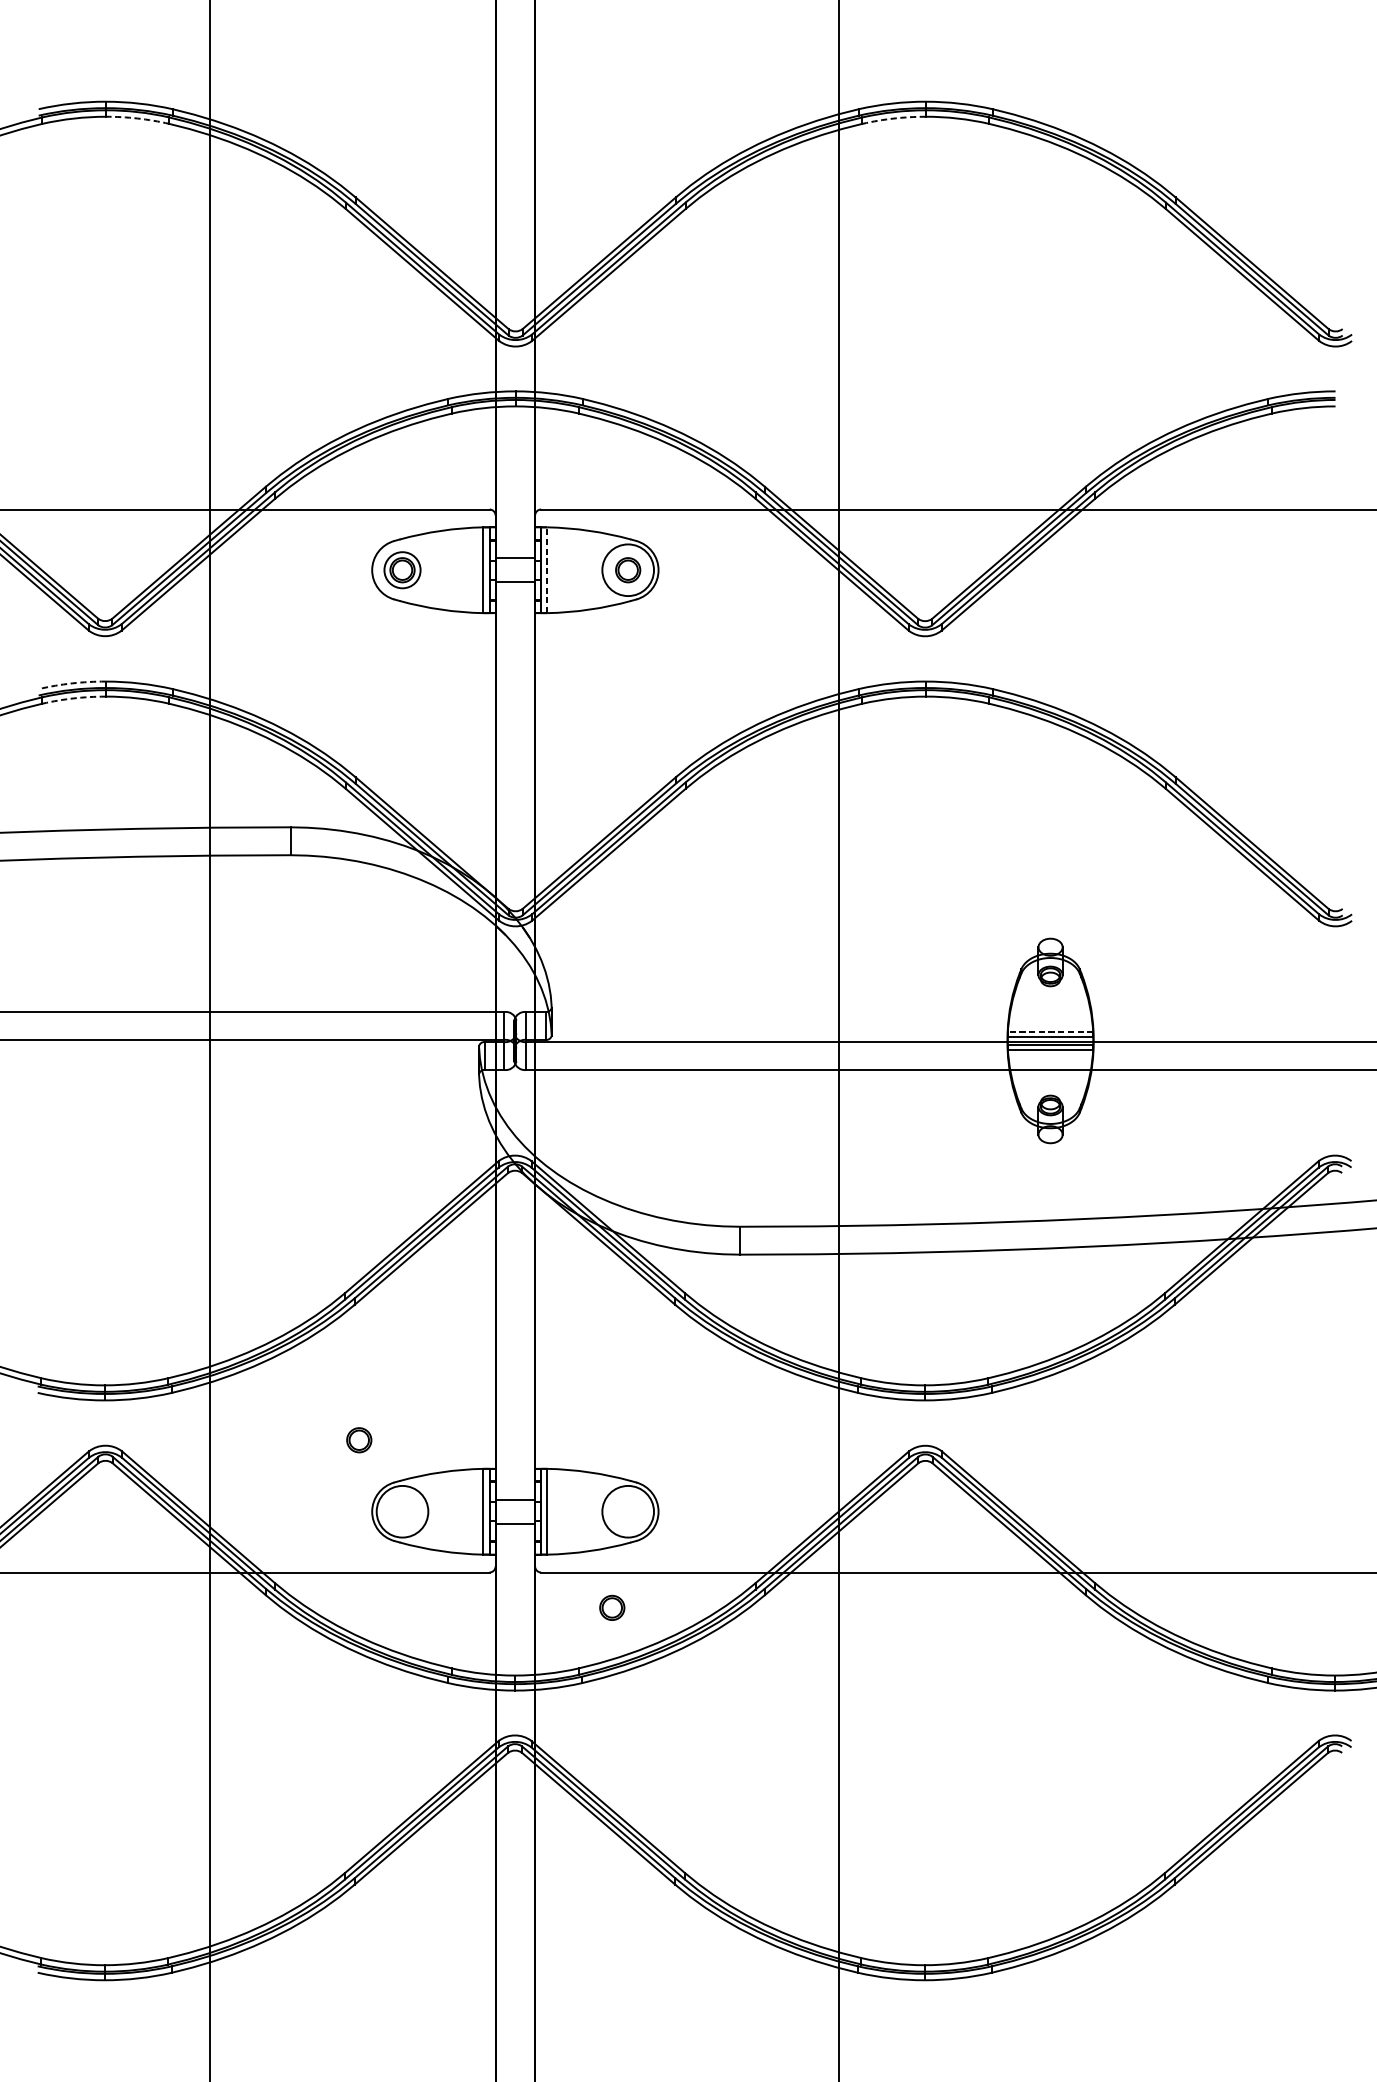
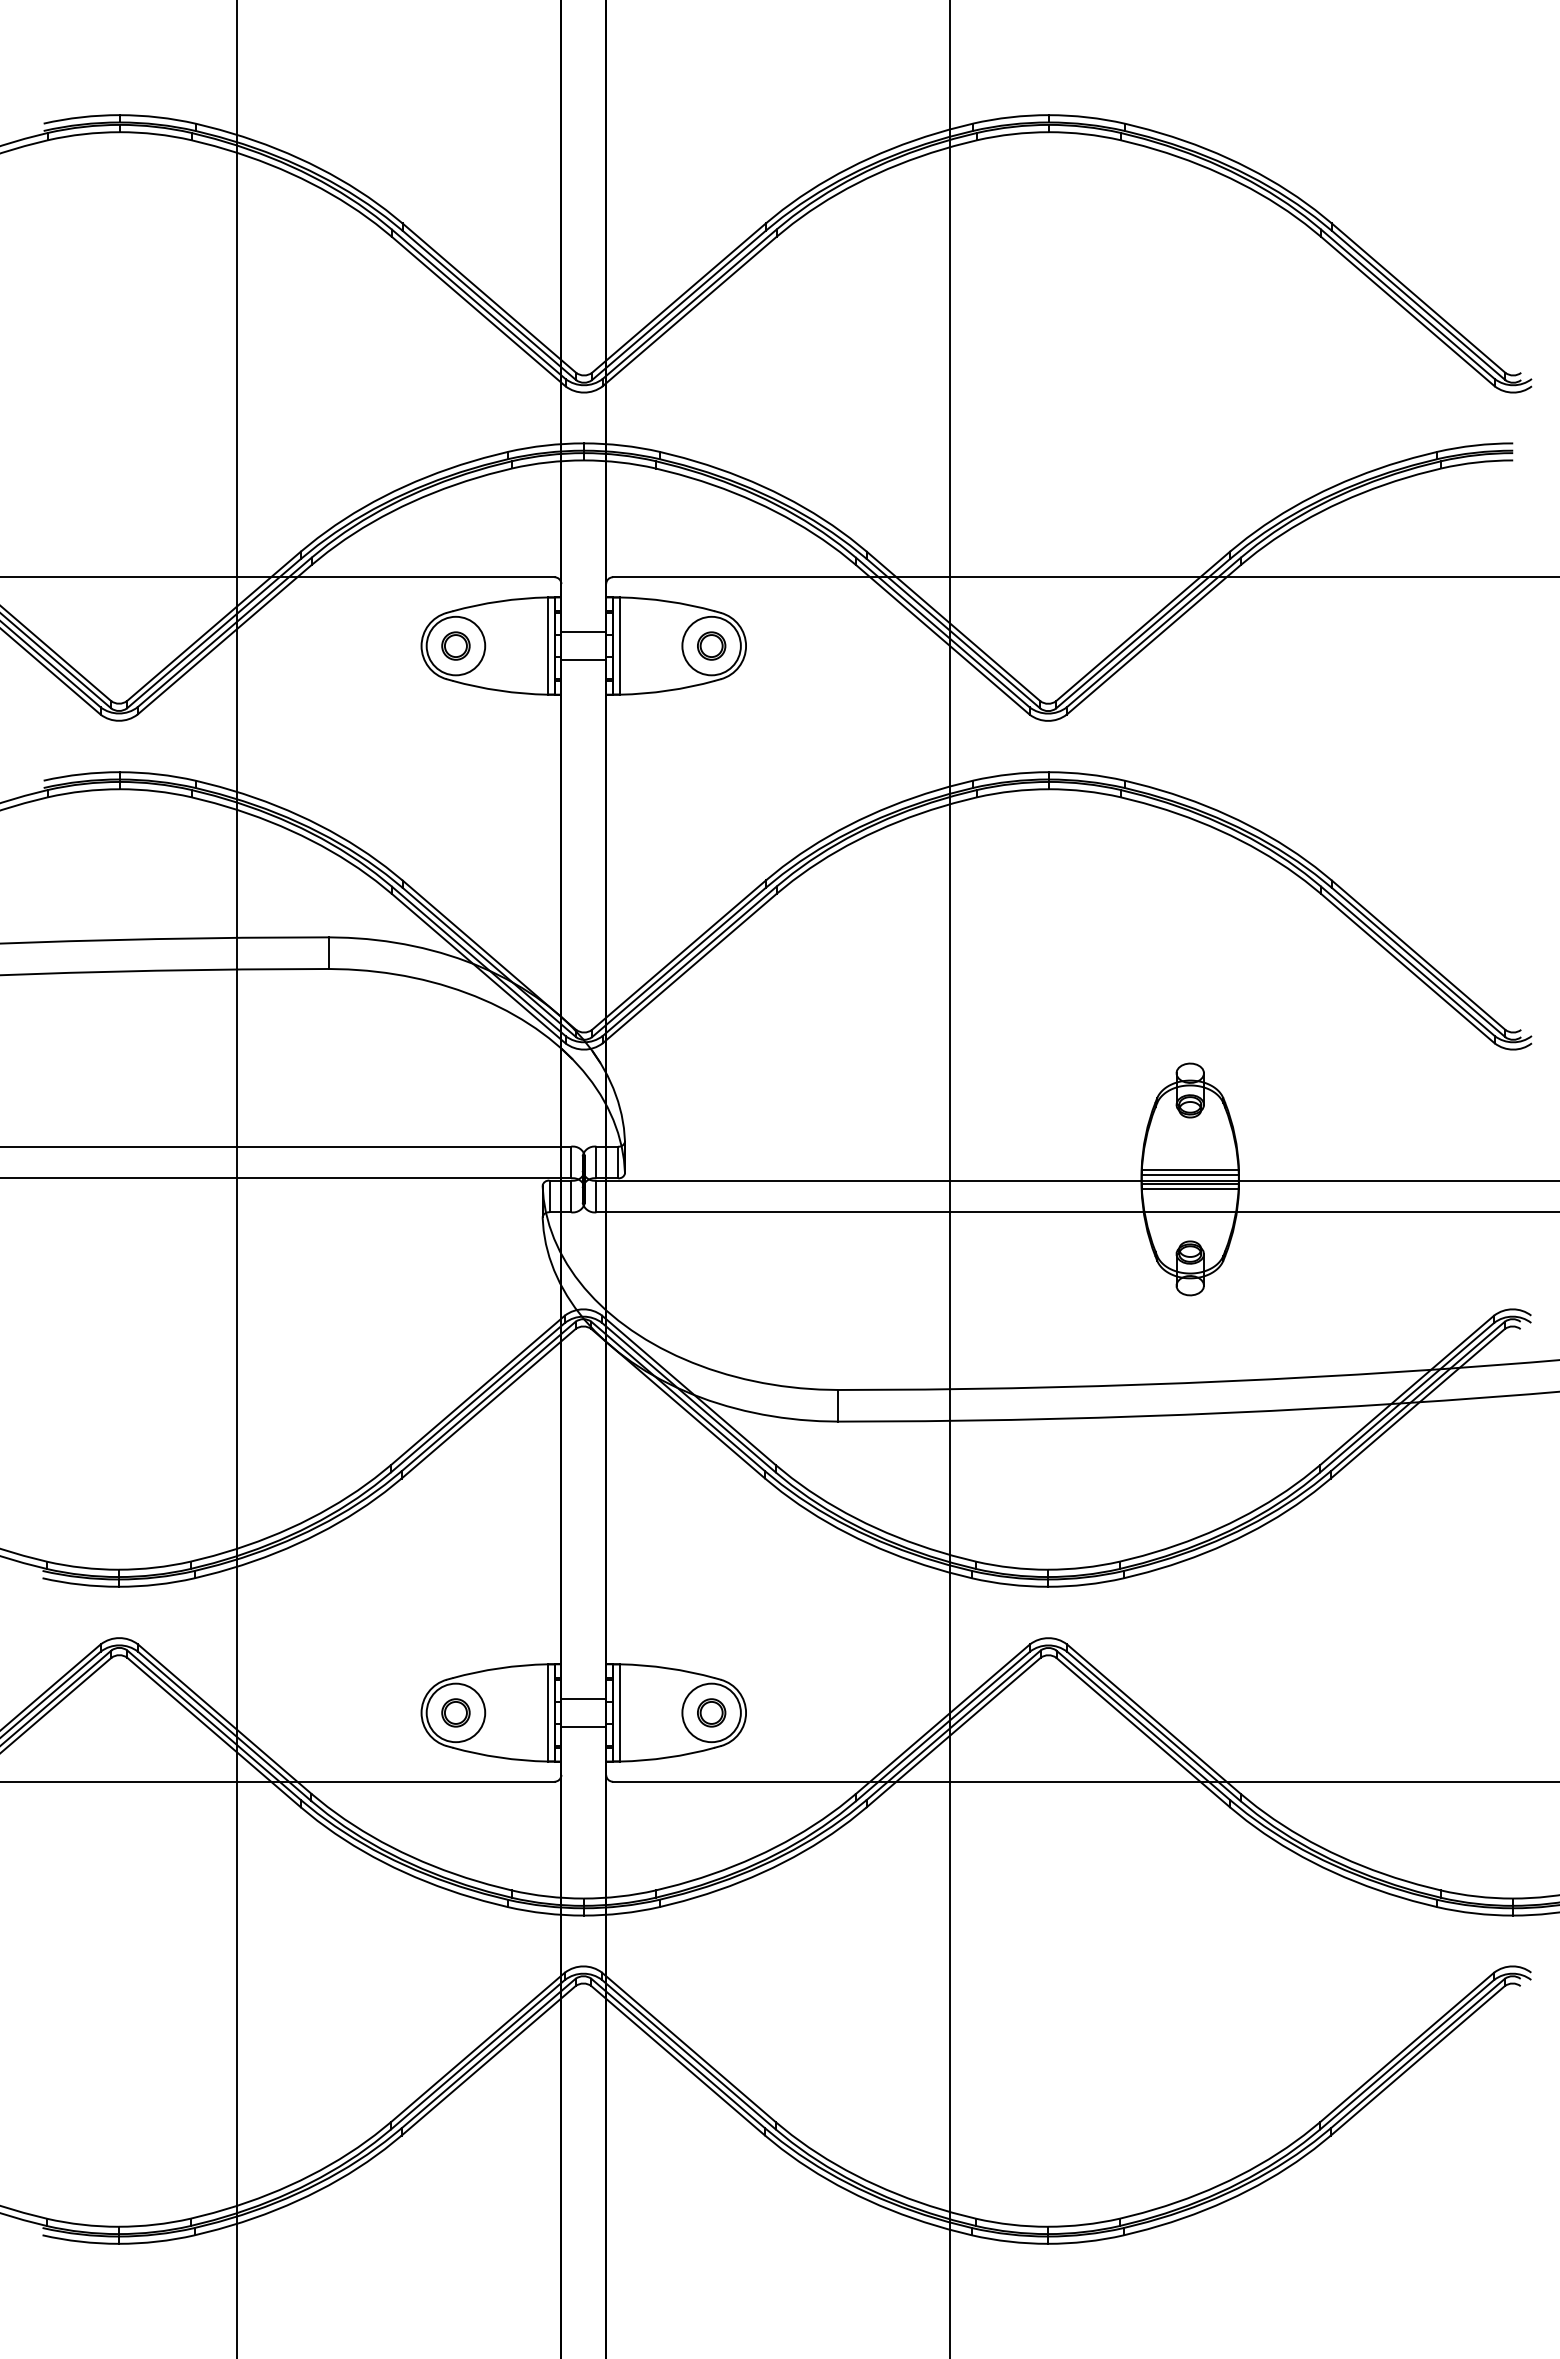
arc: (137, 118) -> (155, 134), dashed -> solid
arc: (893, 118) -> (1012, 134), dashed -> solid
circle: (402, 569) -> (455, 645), size x1.43
line: (546, 570) -> (619, 646), dashed -> solid
arc: (72, 683) -> (81, 774), dashed -> solid
arc: (73, 698) -> (83, 791), dashed -> solid
line: (1050, 1032) -> (1190, 1169), dashed -> solid
part: (358, 1439) -> (455, 1712), moved
part: (612, 1607) -> (711, 1712), moved

